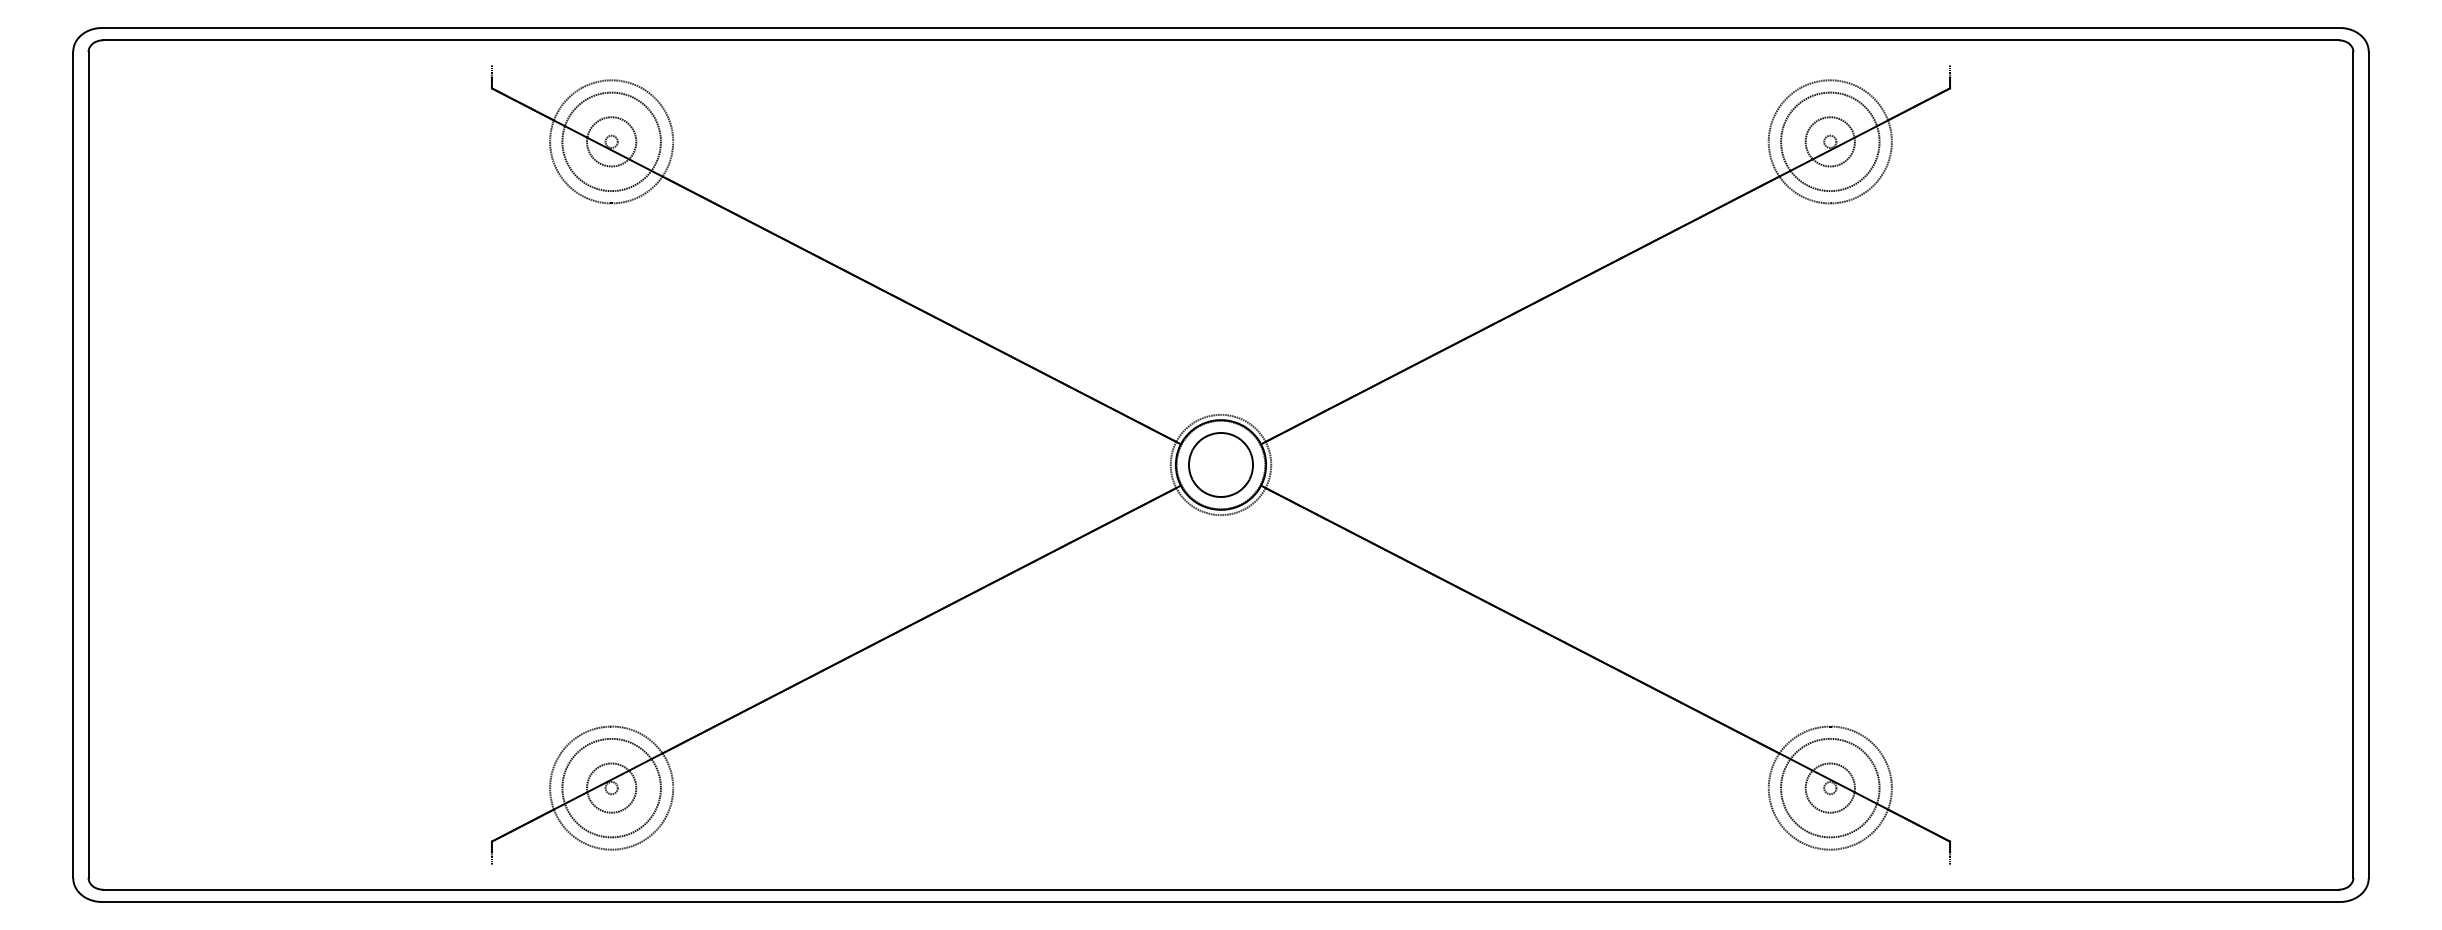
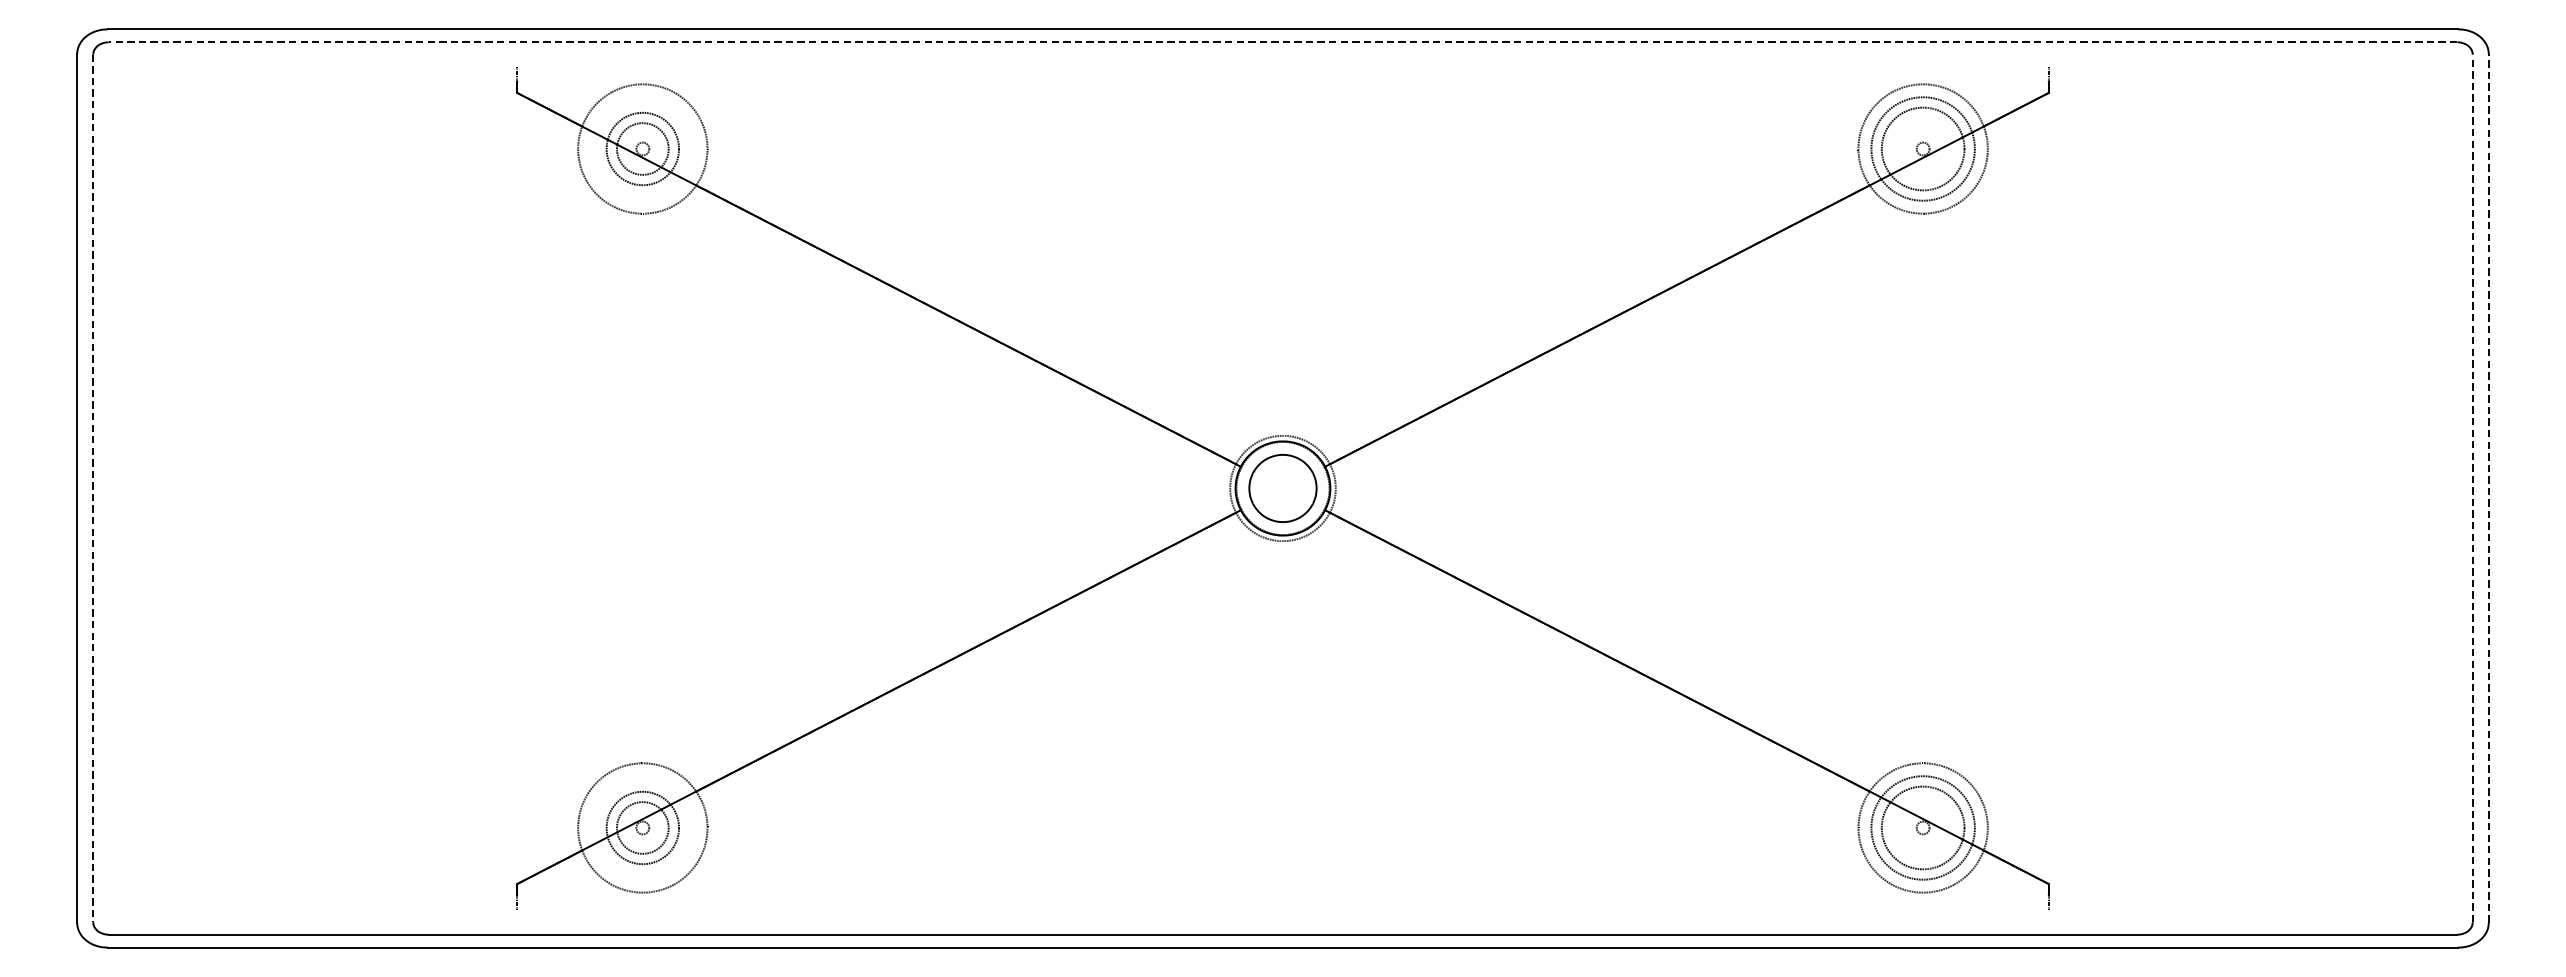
line: (1221, 40) -> (1283, 42), solid -> dashed
circle: (611, 141) -> (642, 148), size x0.7
circle: (1829, 141) -> (1922, 148), size x1.6
line: (2368, 464) -> (2488, 487), solid -> dashed
line: (88, 465) -> (93, 489), solid -> dashed
line: (2353, 465) -> (2472, 489), solid -> dashed
circle: (611, 787) -> (642, 827), size x0.7
circle: (1829, 787) -> (1922, 827), size x1.6

